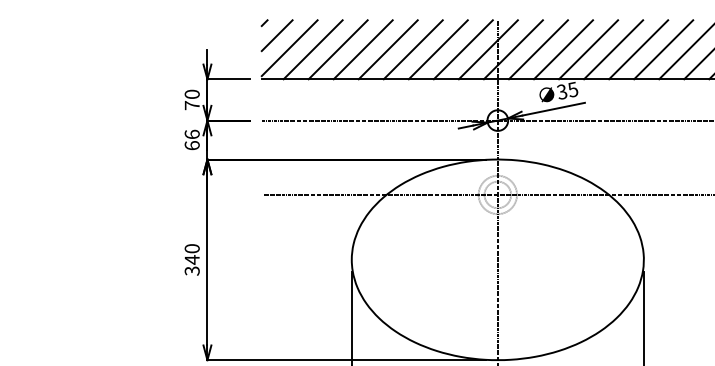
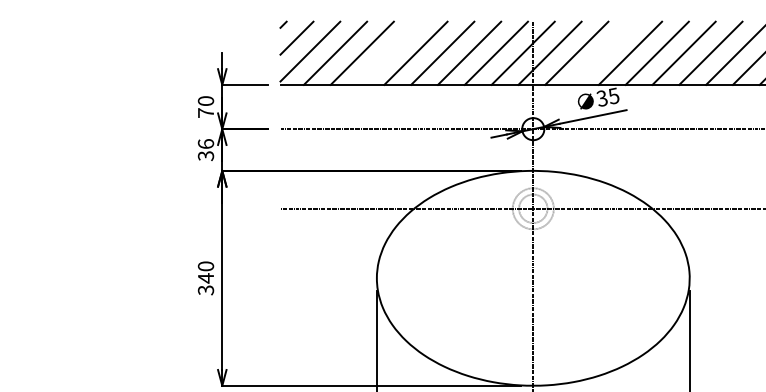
line: (362, 49) -> (388, 52), removed
line: (563, 49) -> (603, 52), removed
text: (191, 145) -> (205, 155), 66 -> 36

